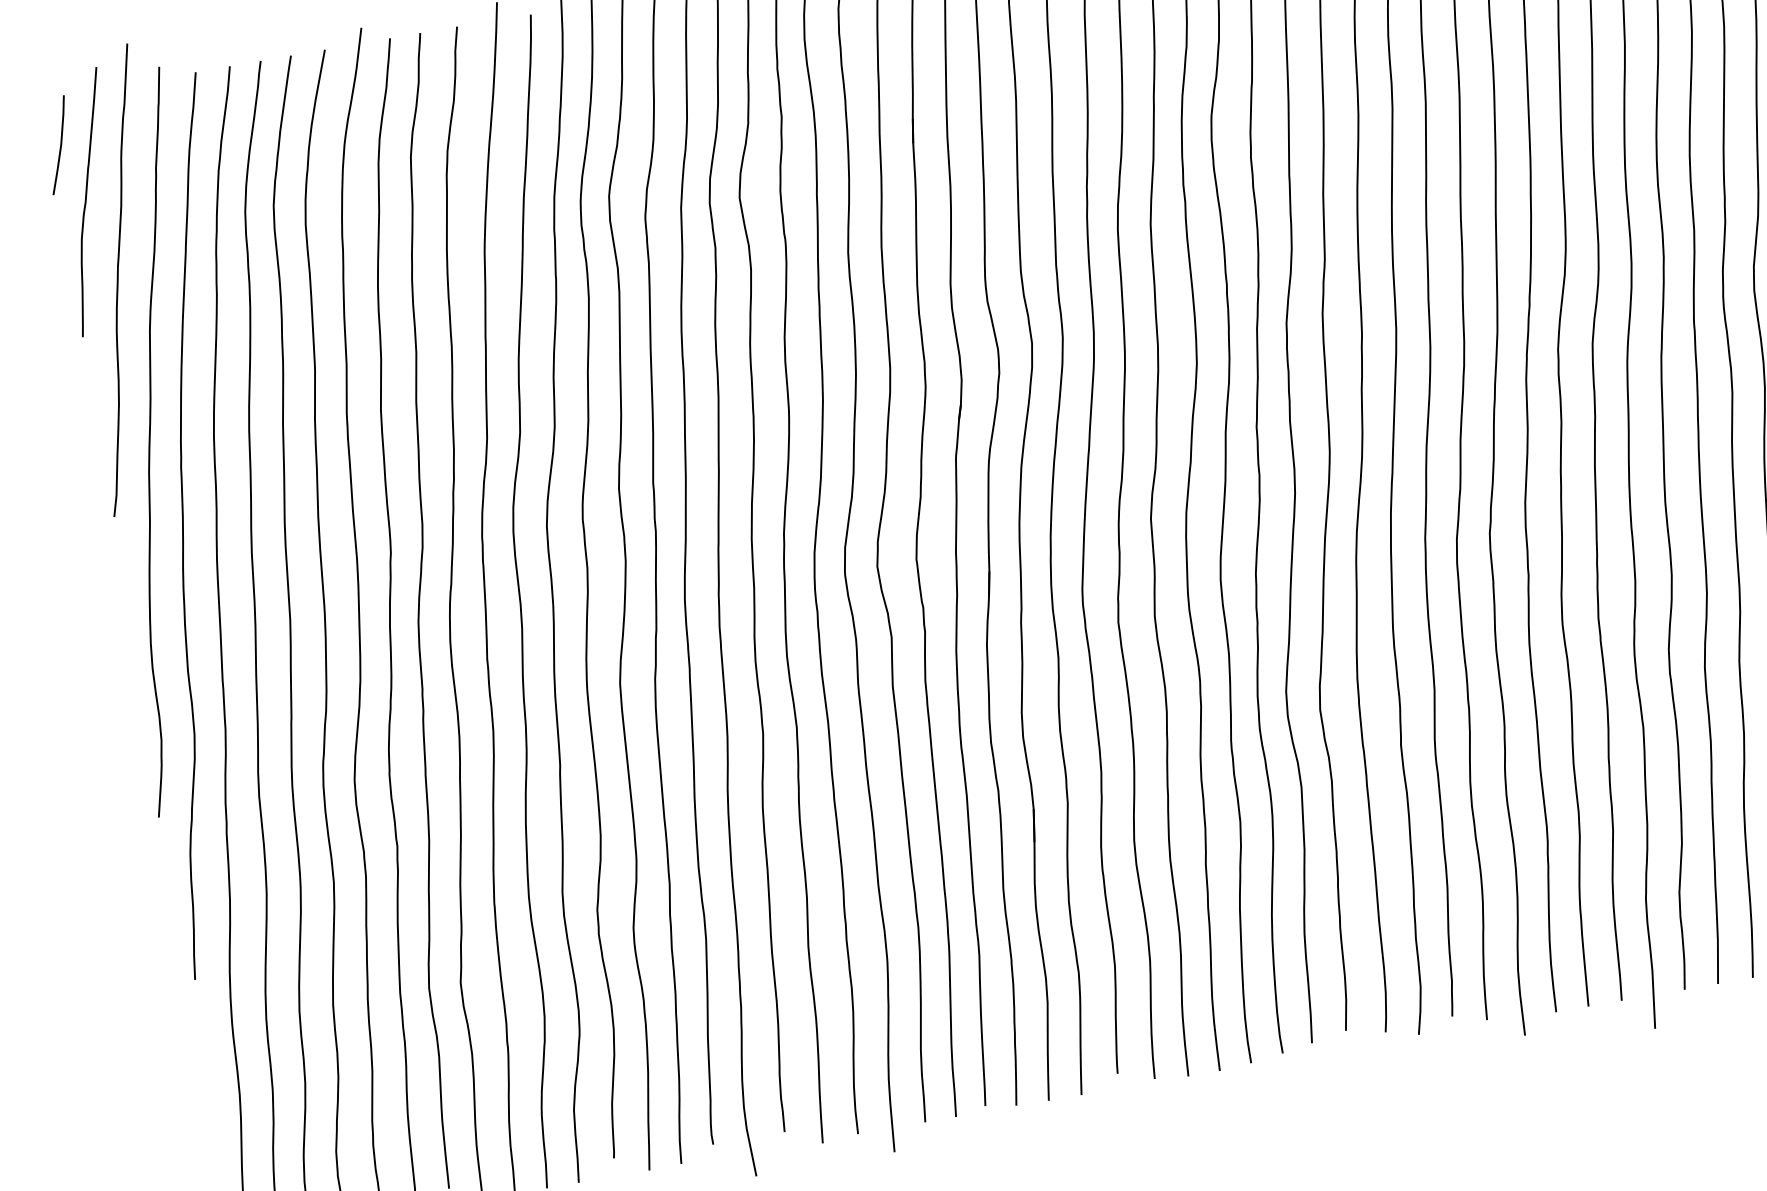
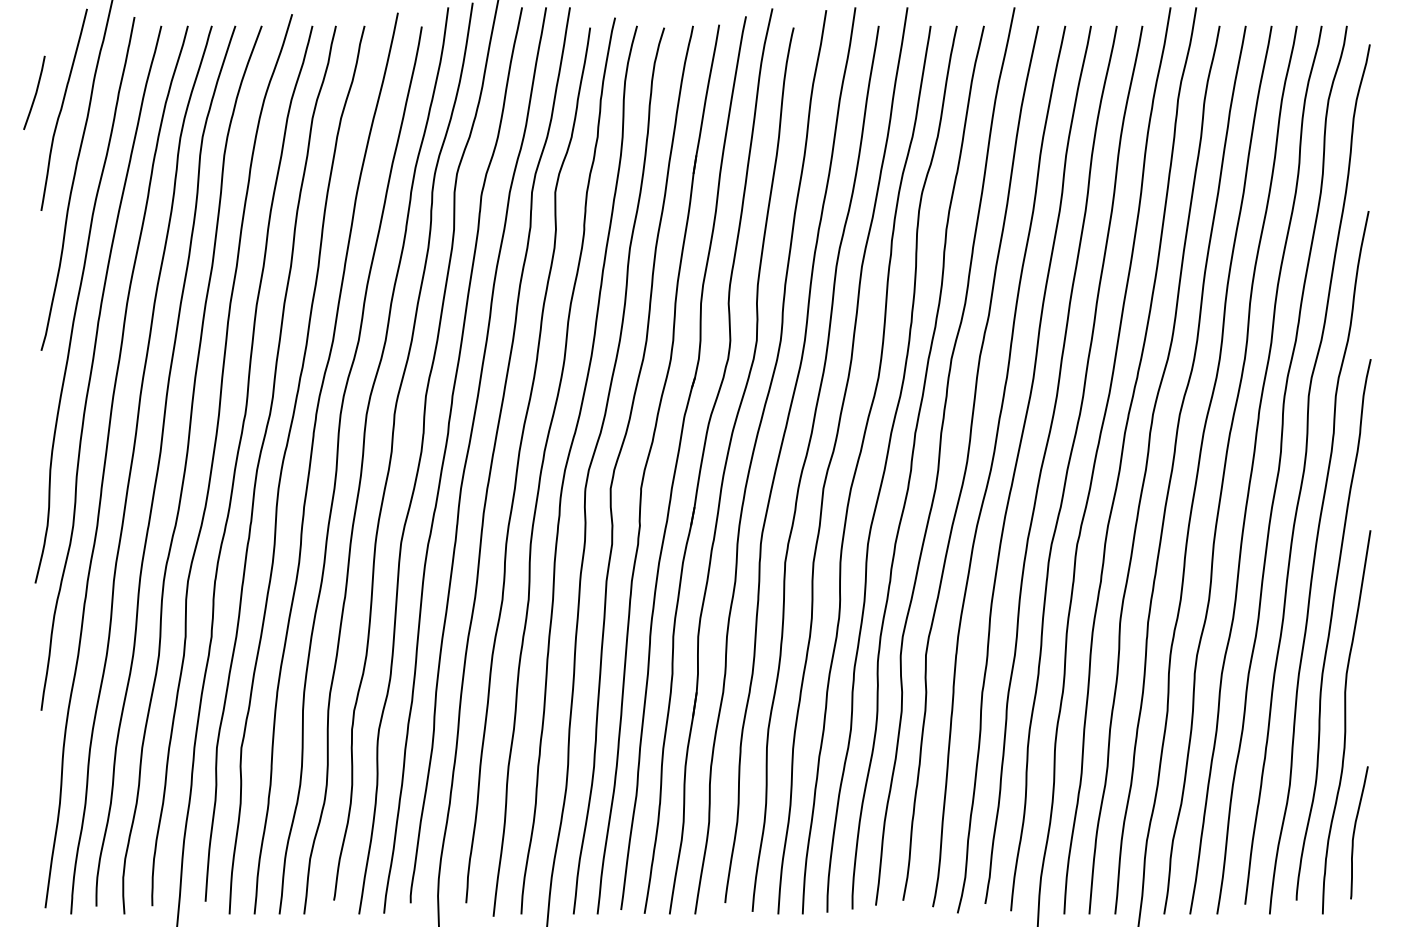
line: (60, 144) -> (35, 92), moved

